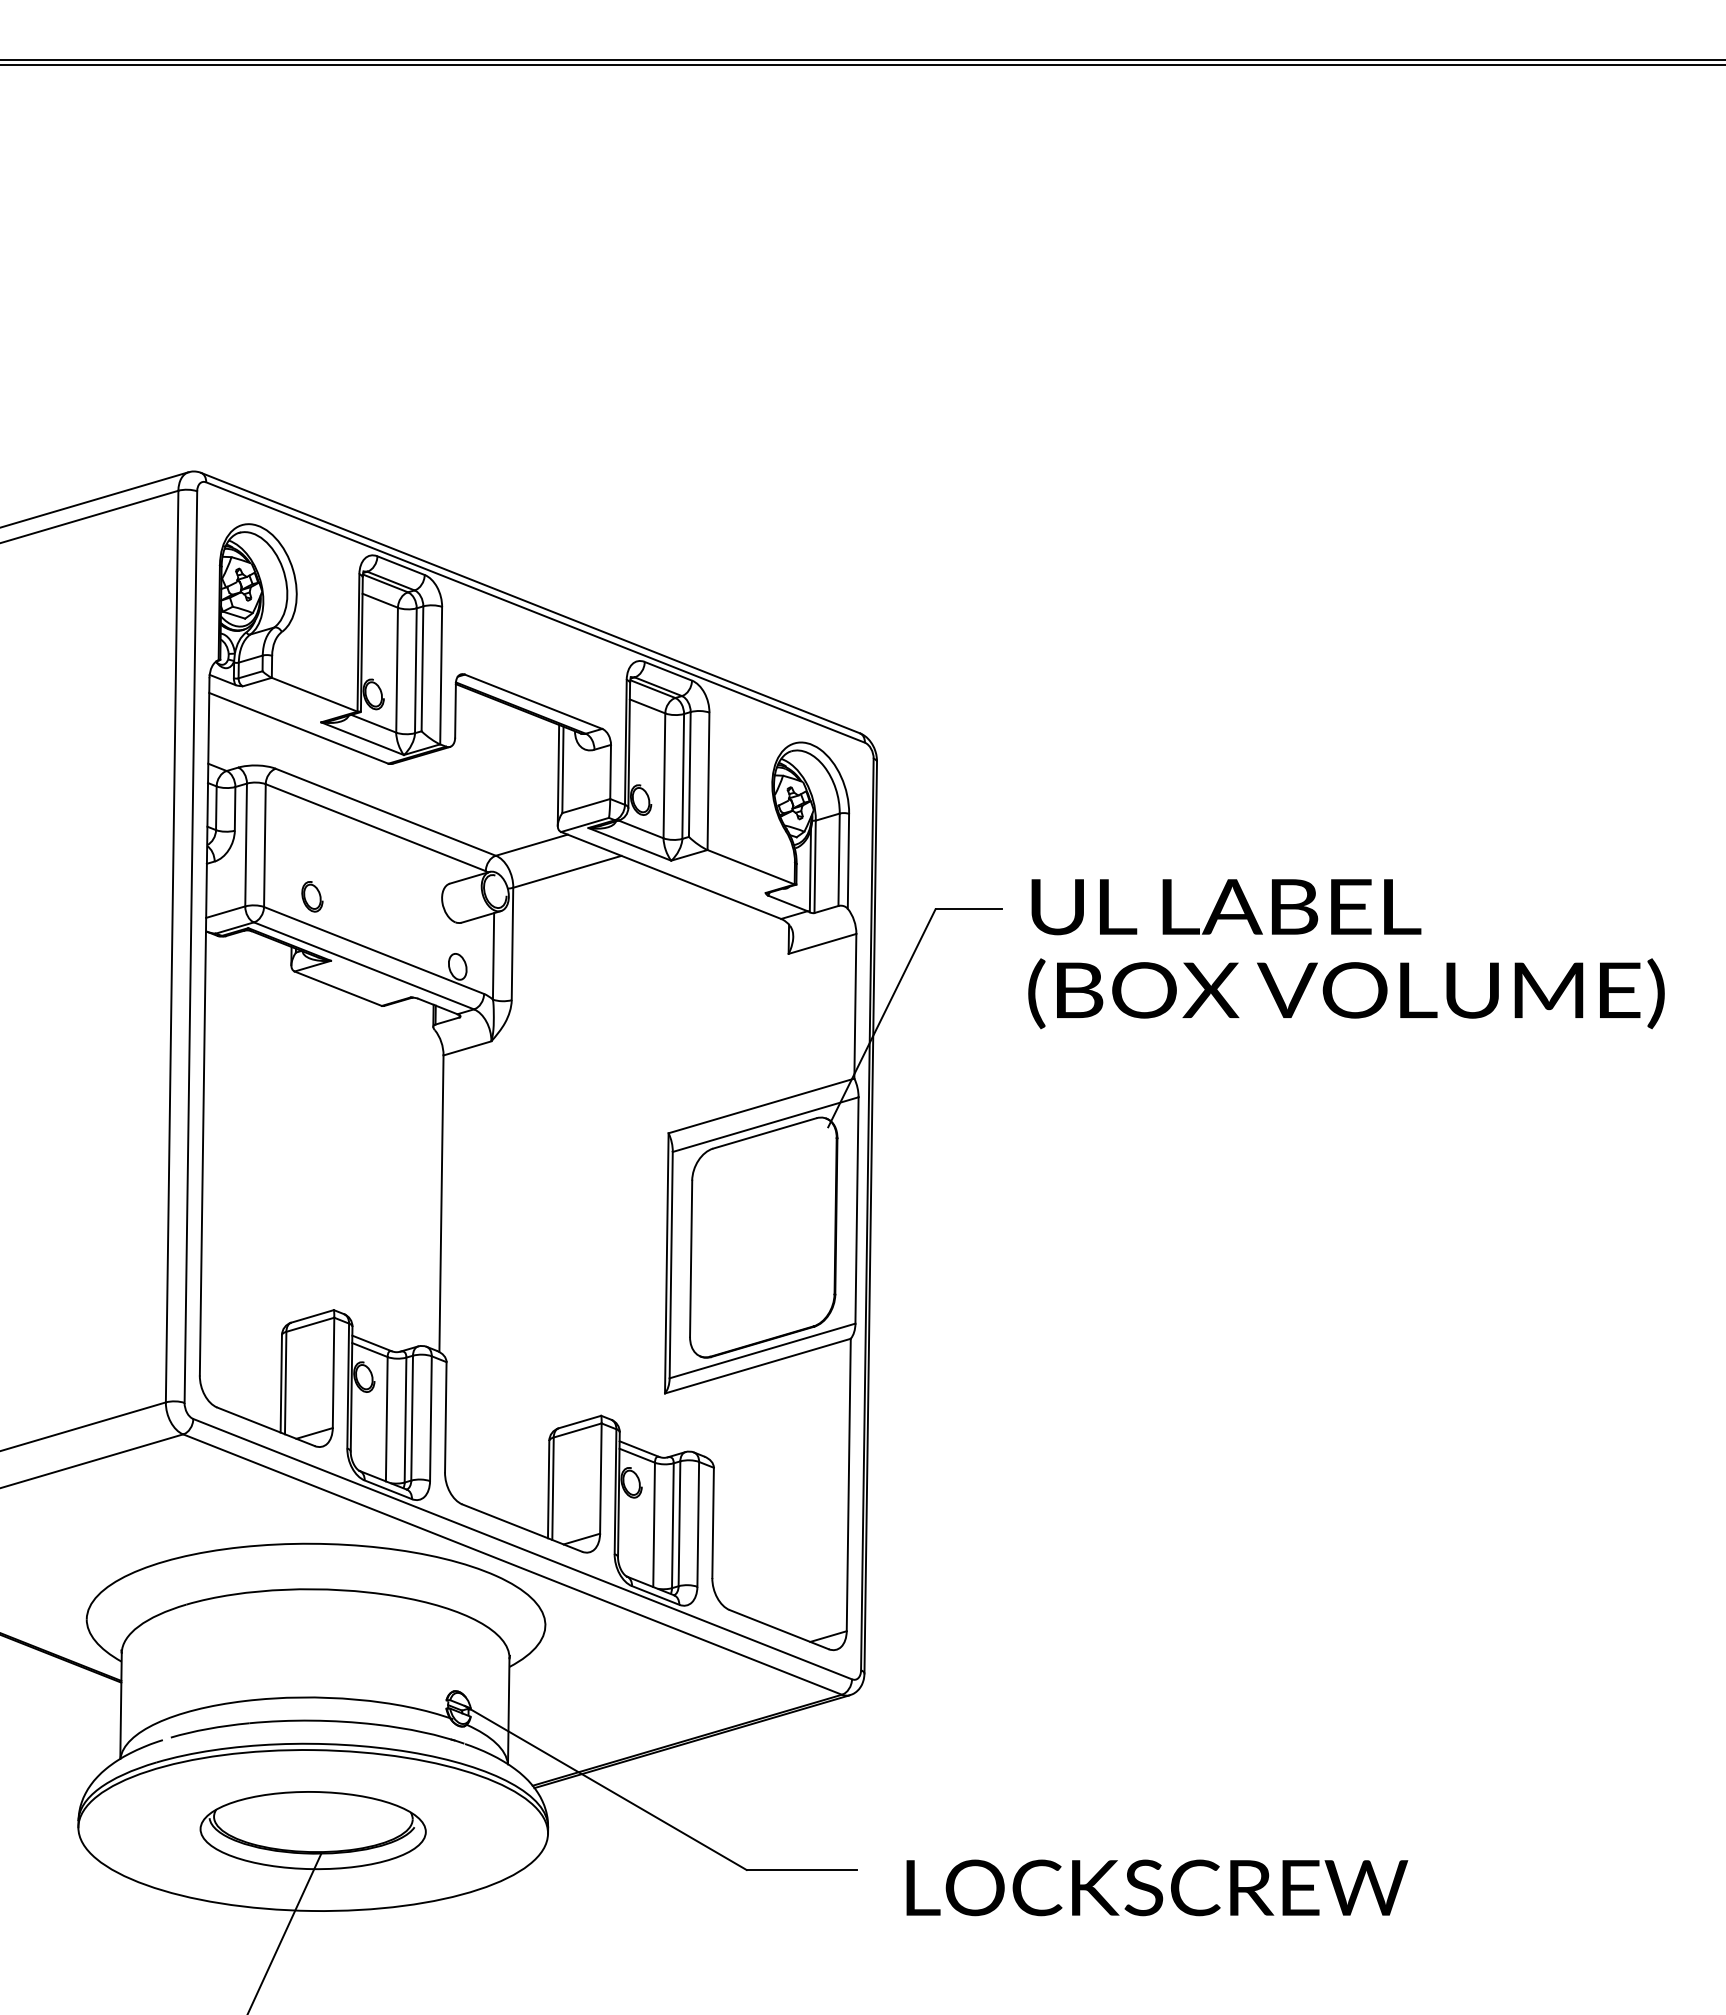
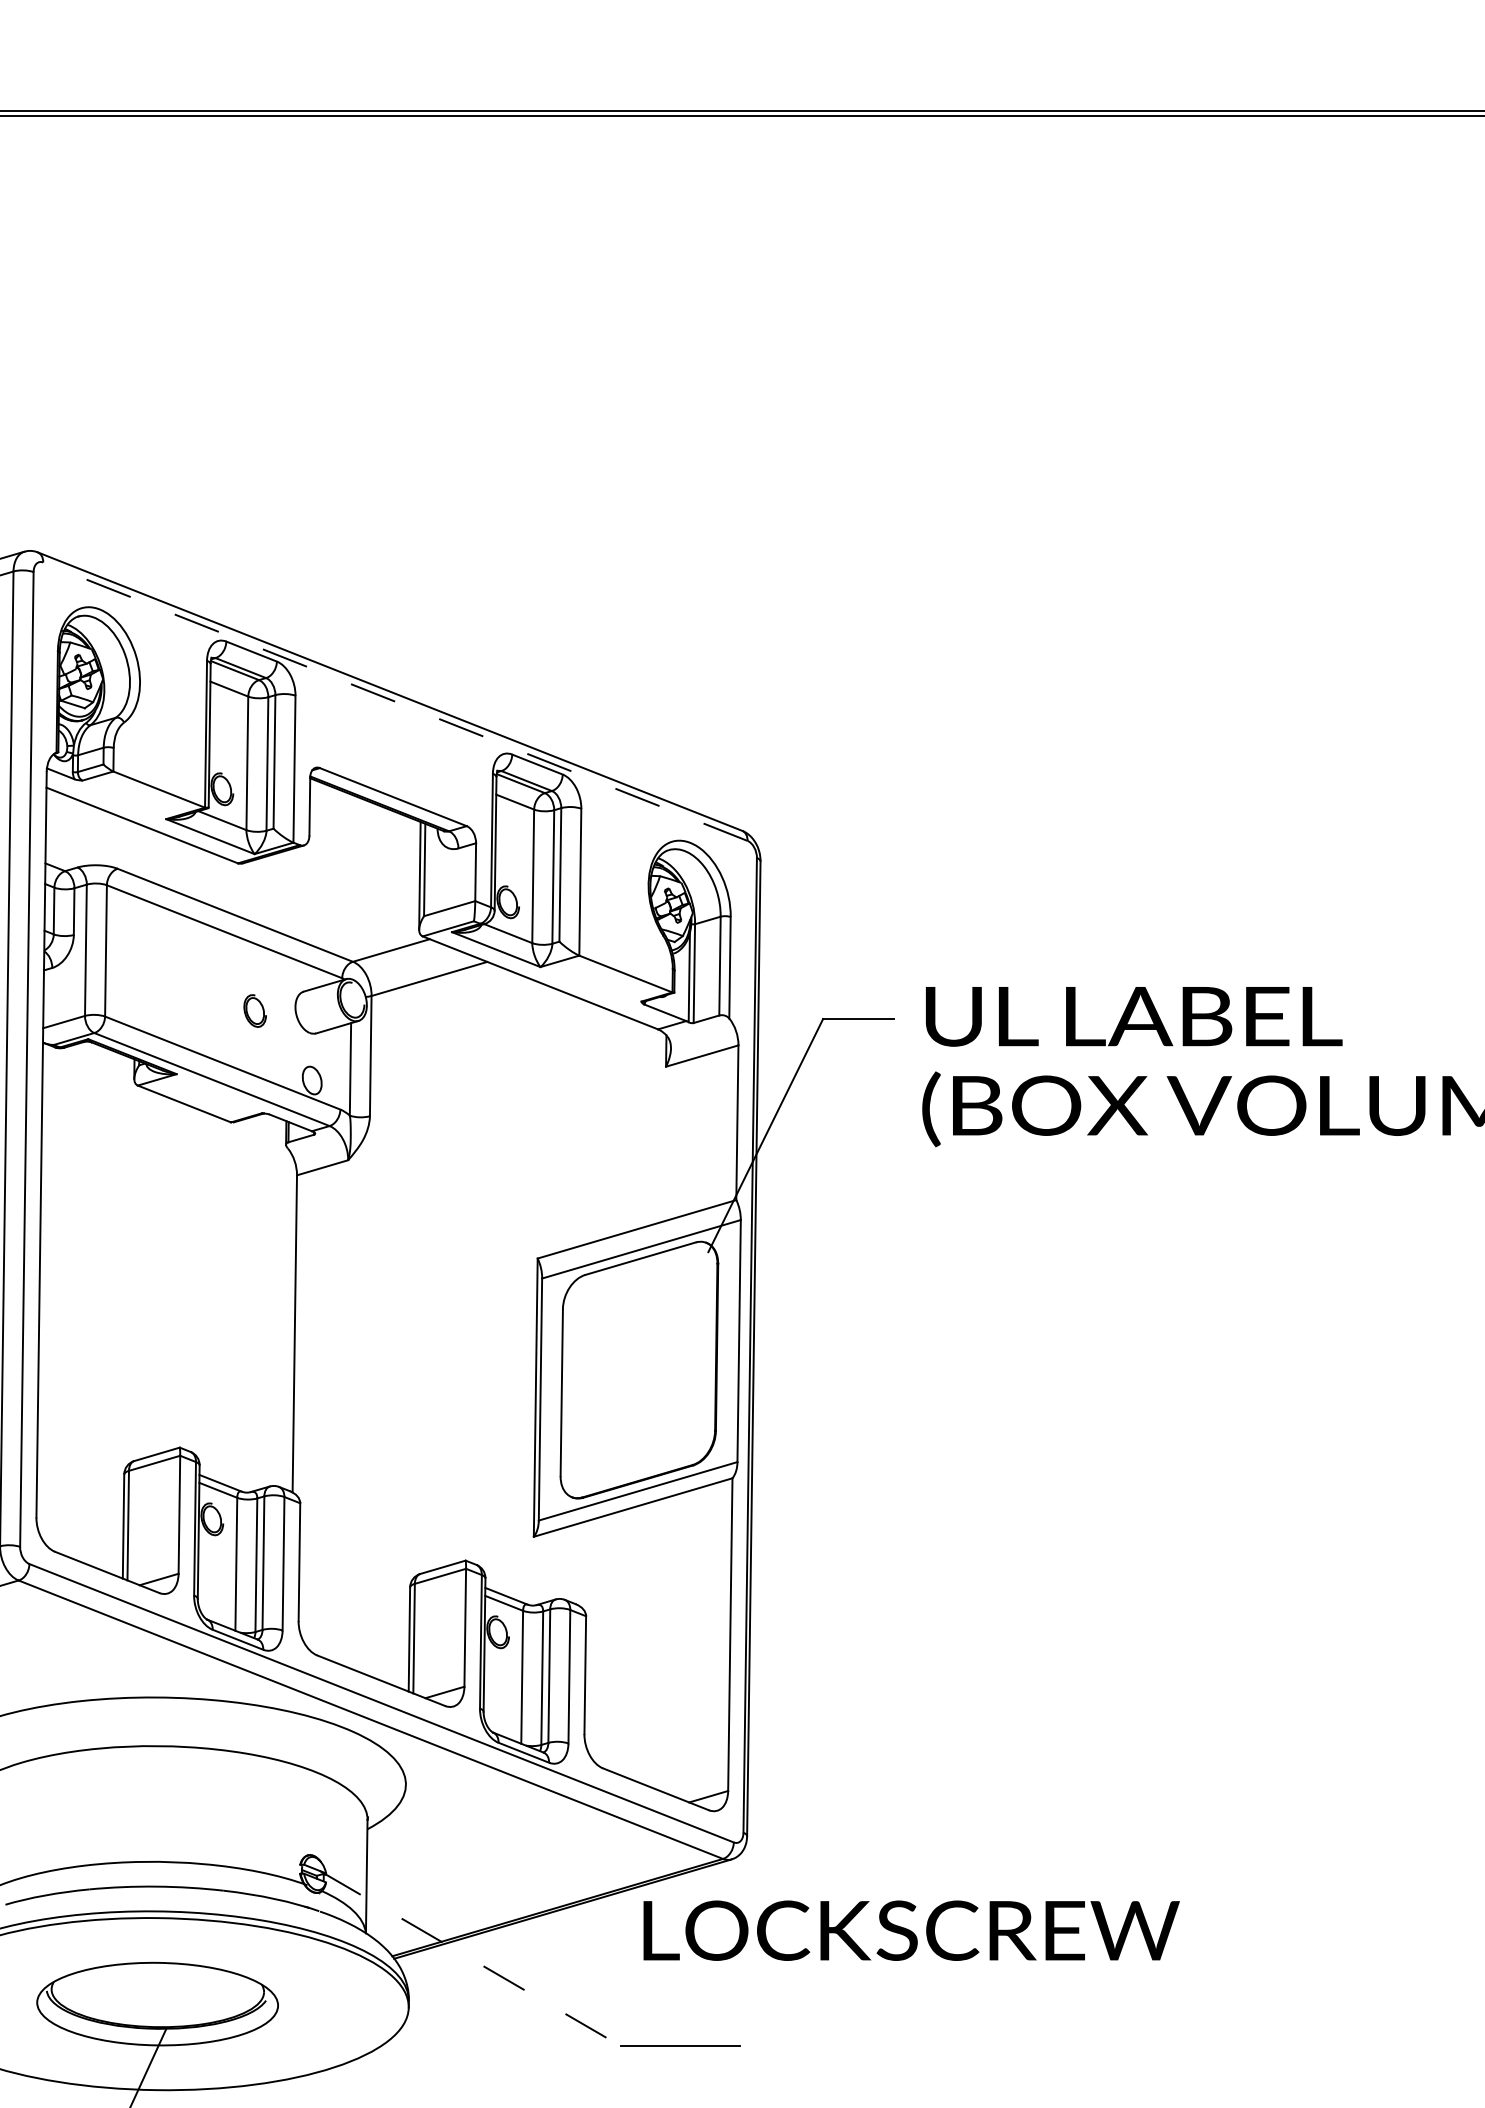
line: (535, 612) -> (395, 701), solid -> dashed
part: (312, 896) -> (255, 1010), moved
line: (606, 1788) -> (471, 1959), solid -> dashed
text: (1157, 1887) -> (911, 1930), moved

